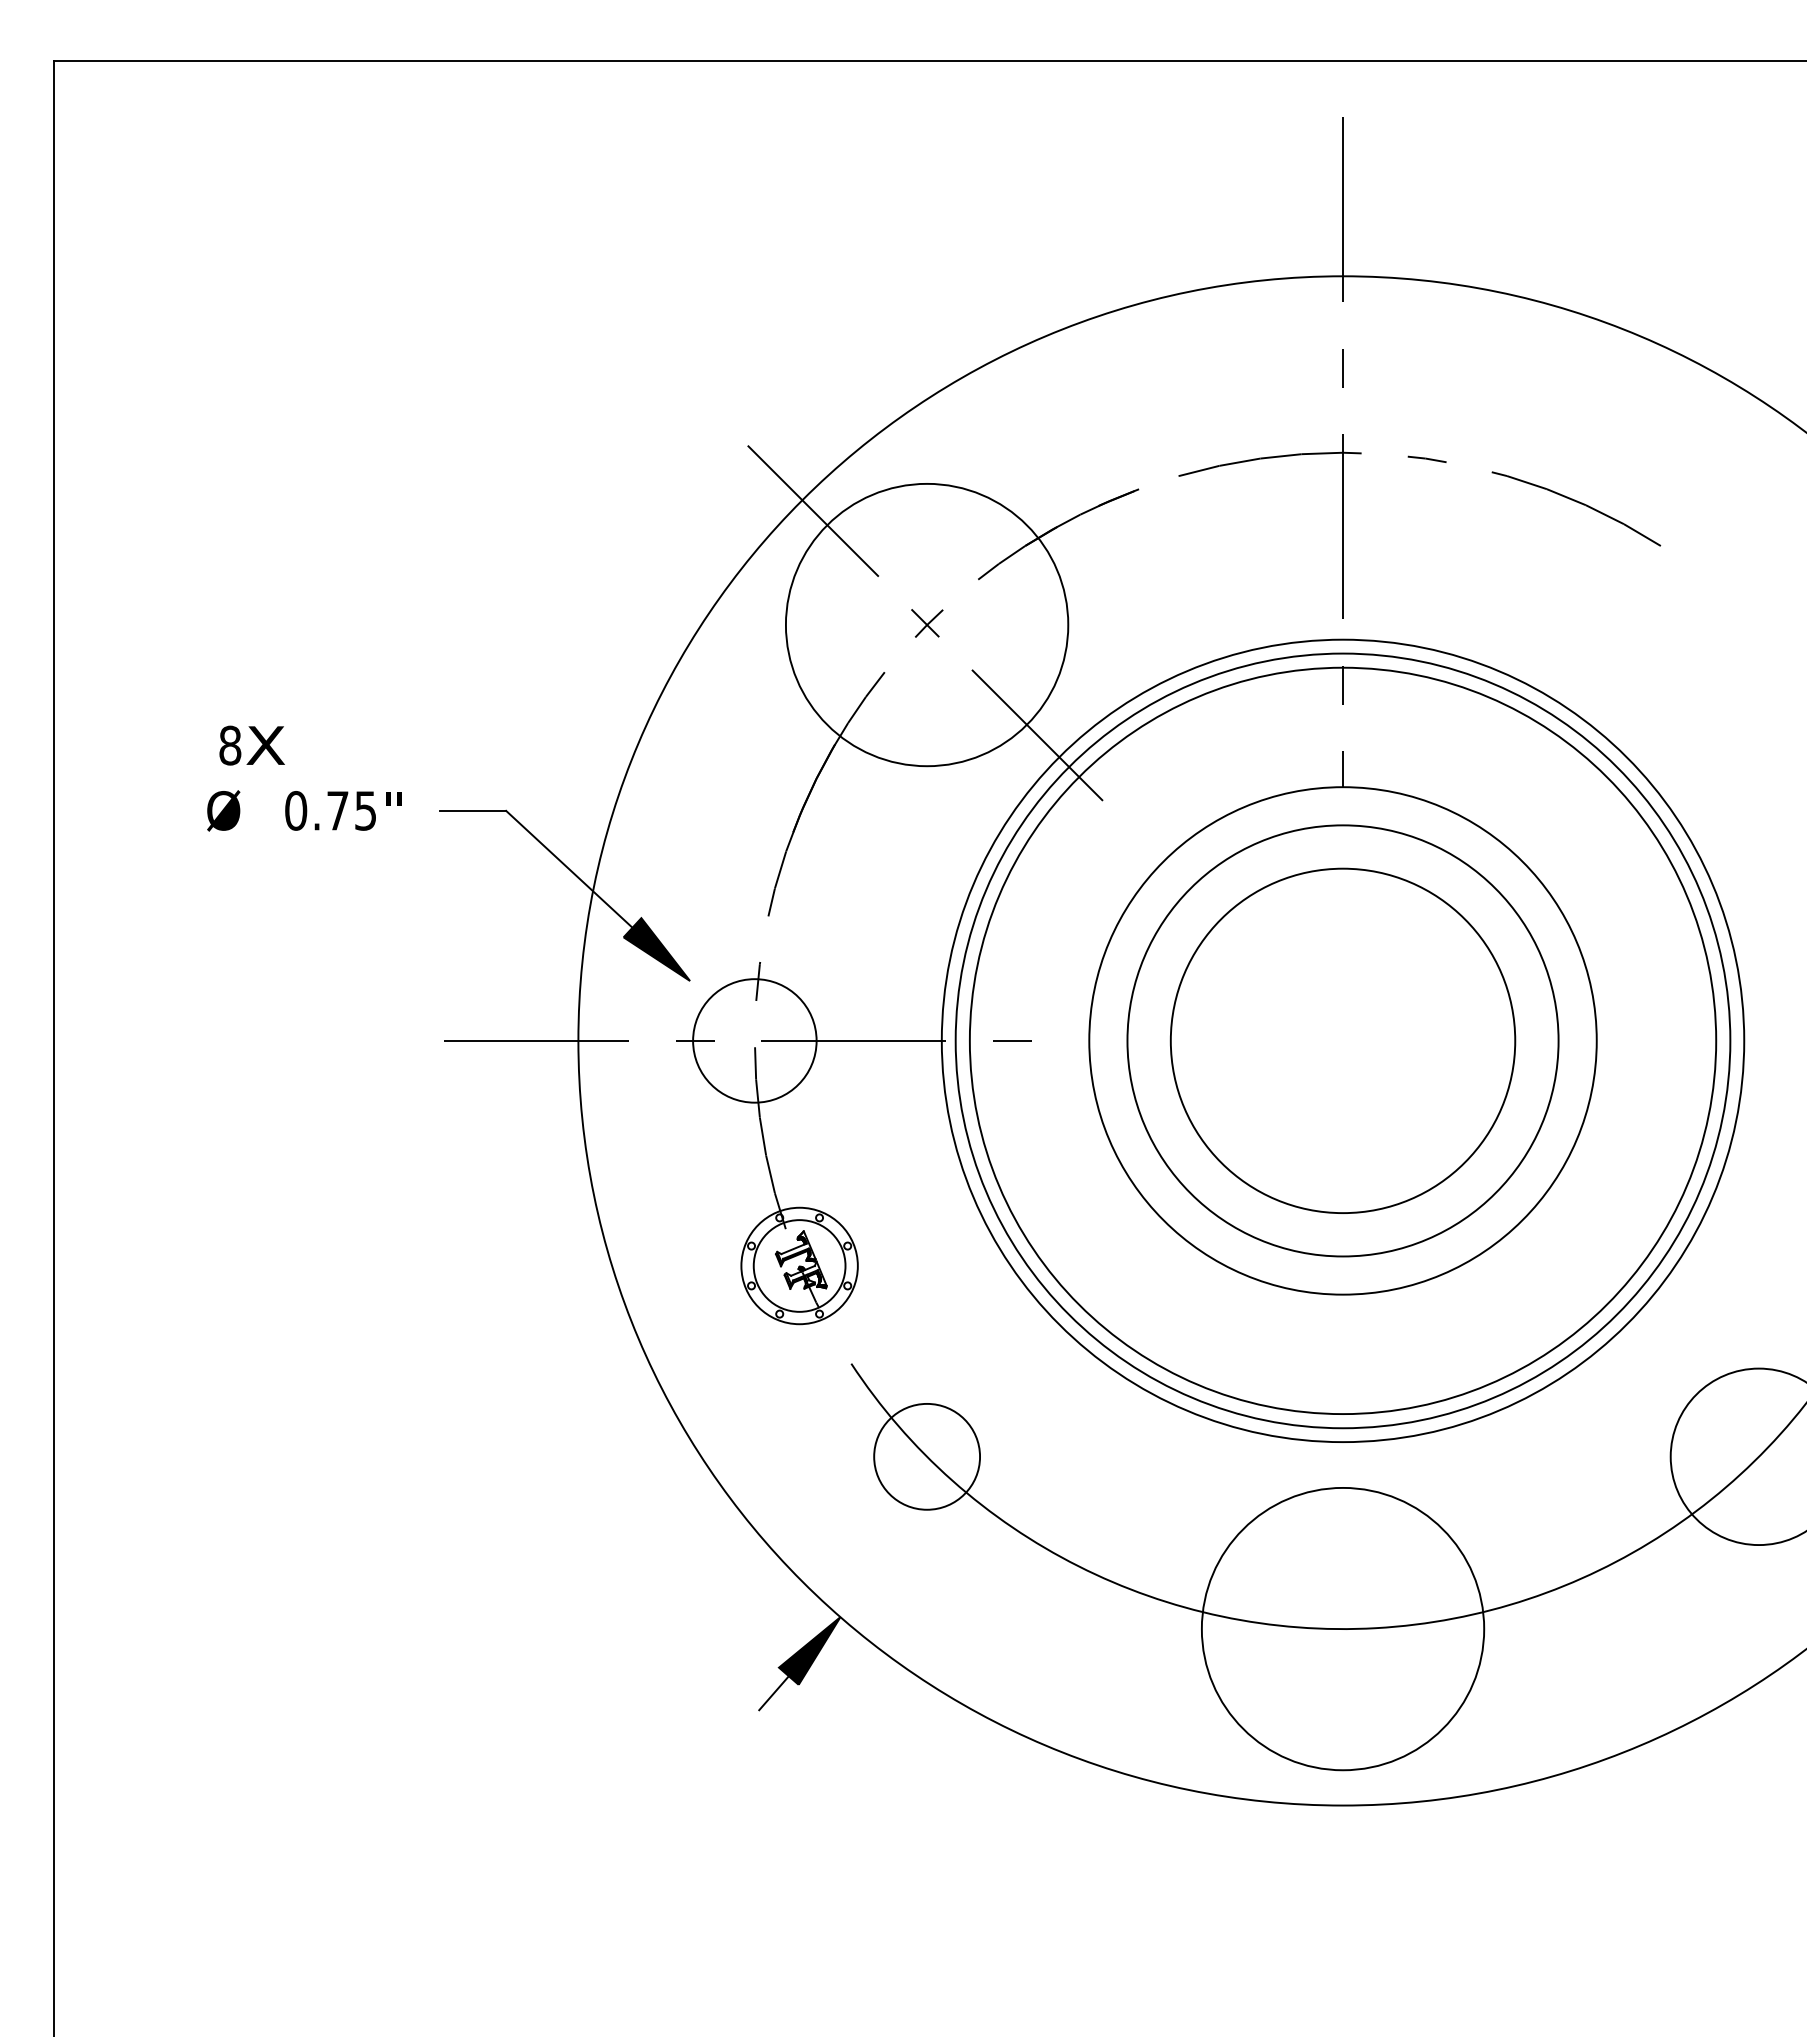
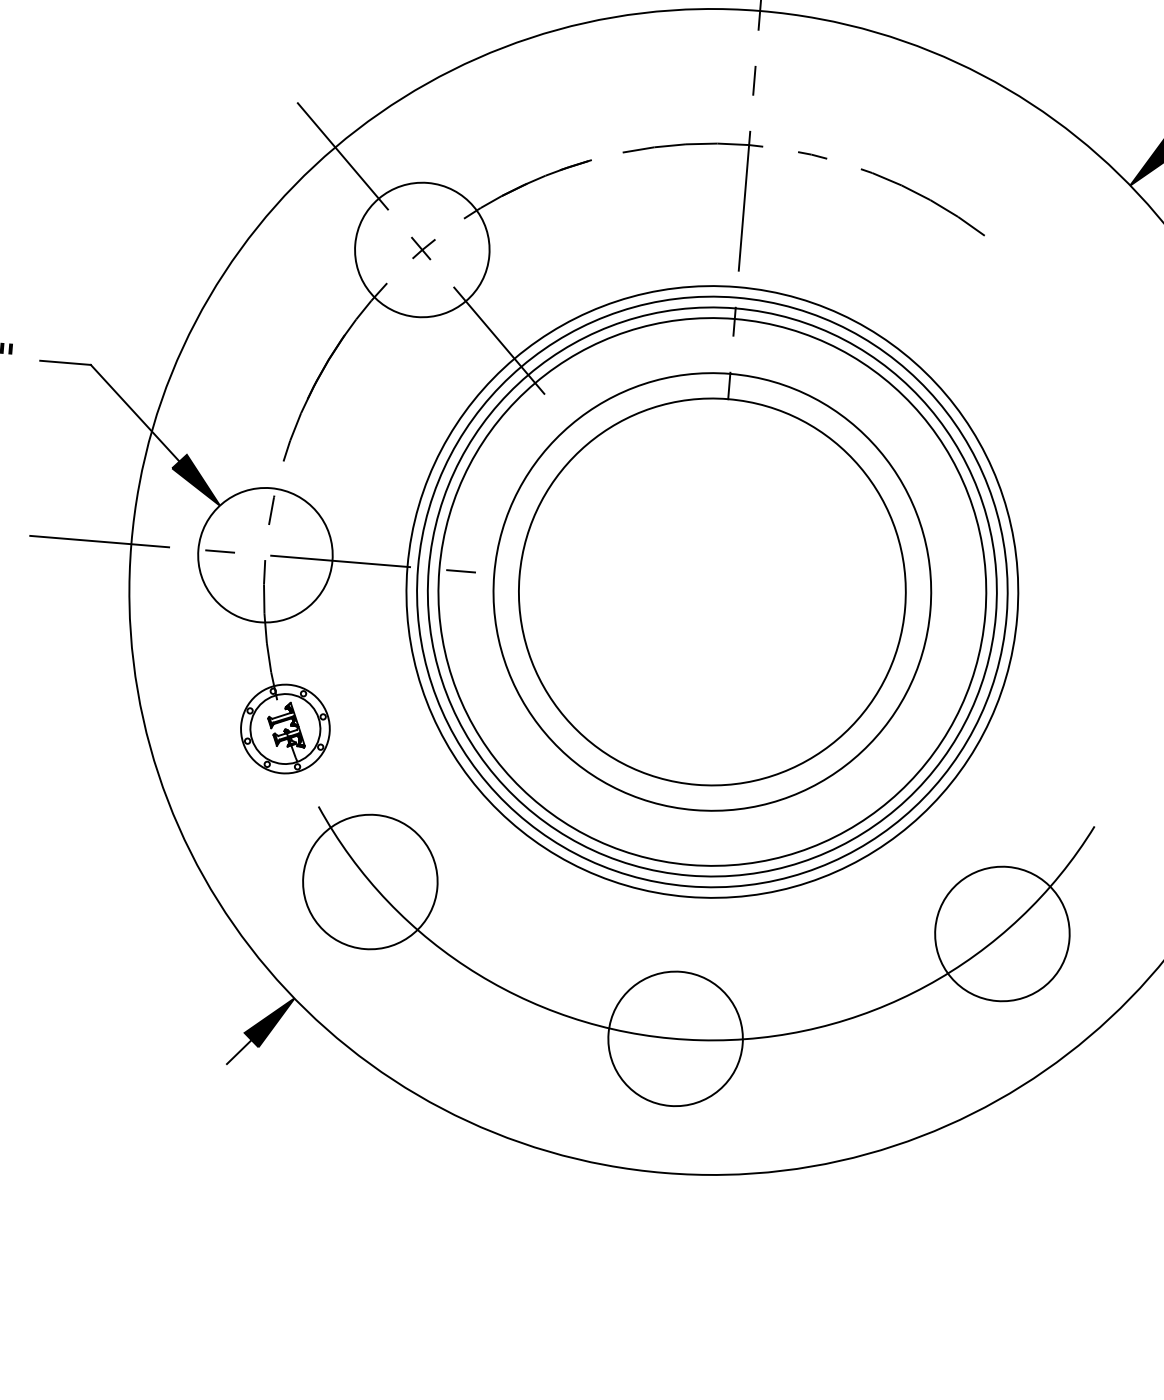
circle: (926, 624) -> (421, 249), size x0.62
circle: (754, 1040) -> (265, 554), size x1.43
circle: (1342, 1040) -> (711, 591), size x1.67
circle: (1343, 1040) -> (712, 591), size x1.67
circle: (926, 1456) -> (369, 881), size x1.67
circle: (1342, 1628) -> (675, 1038), size x0.62

